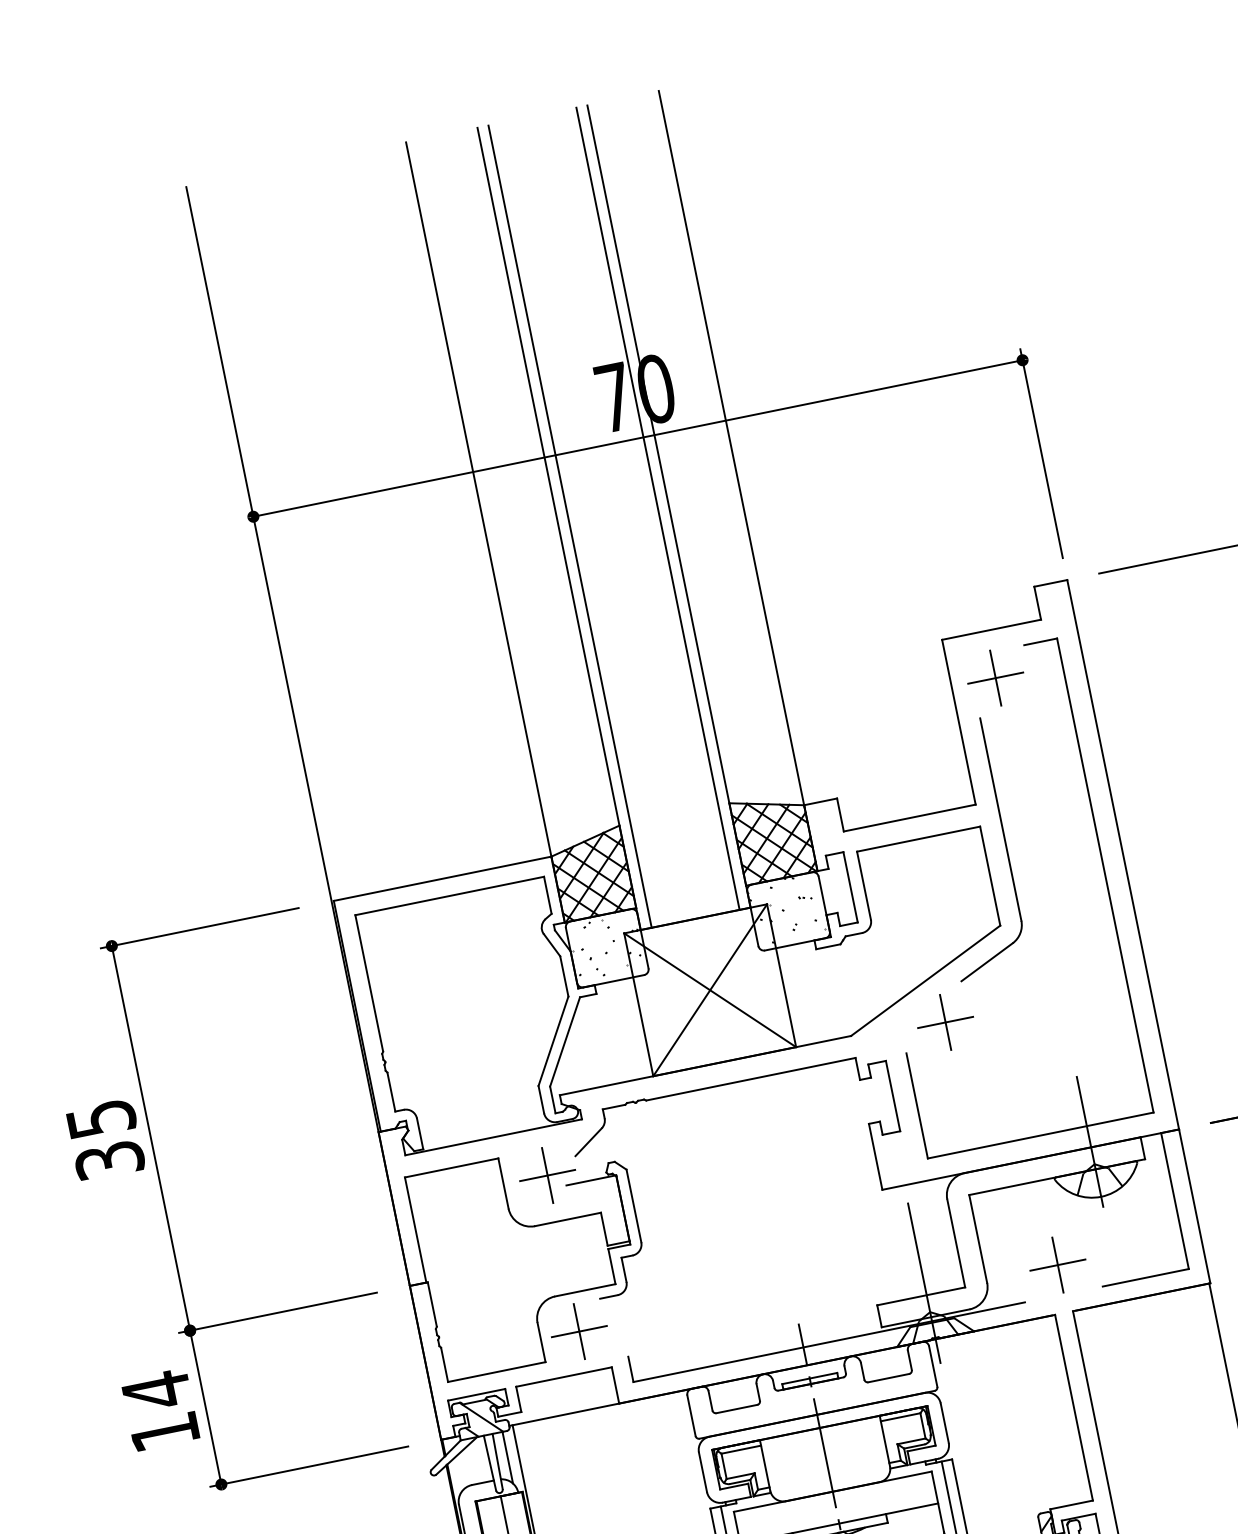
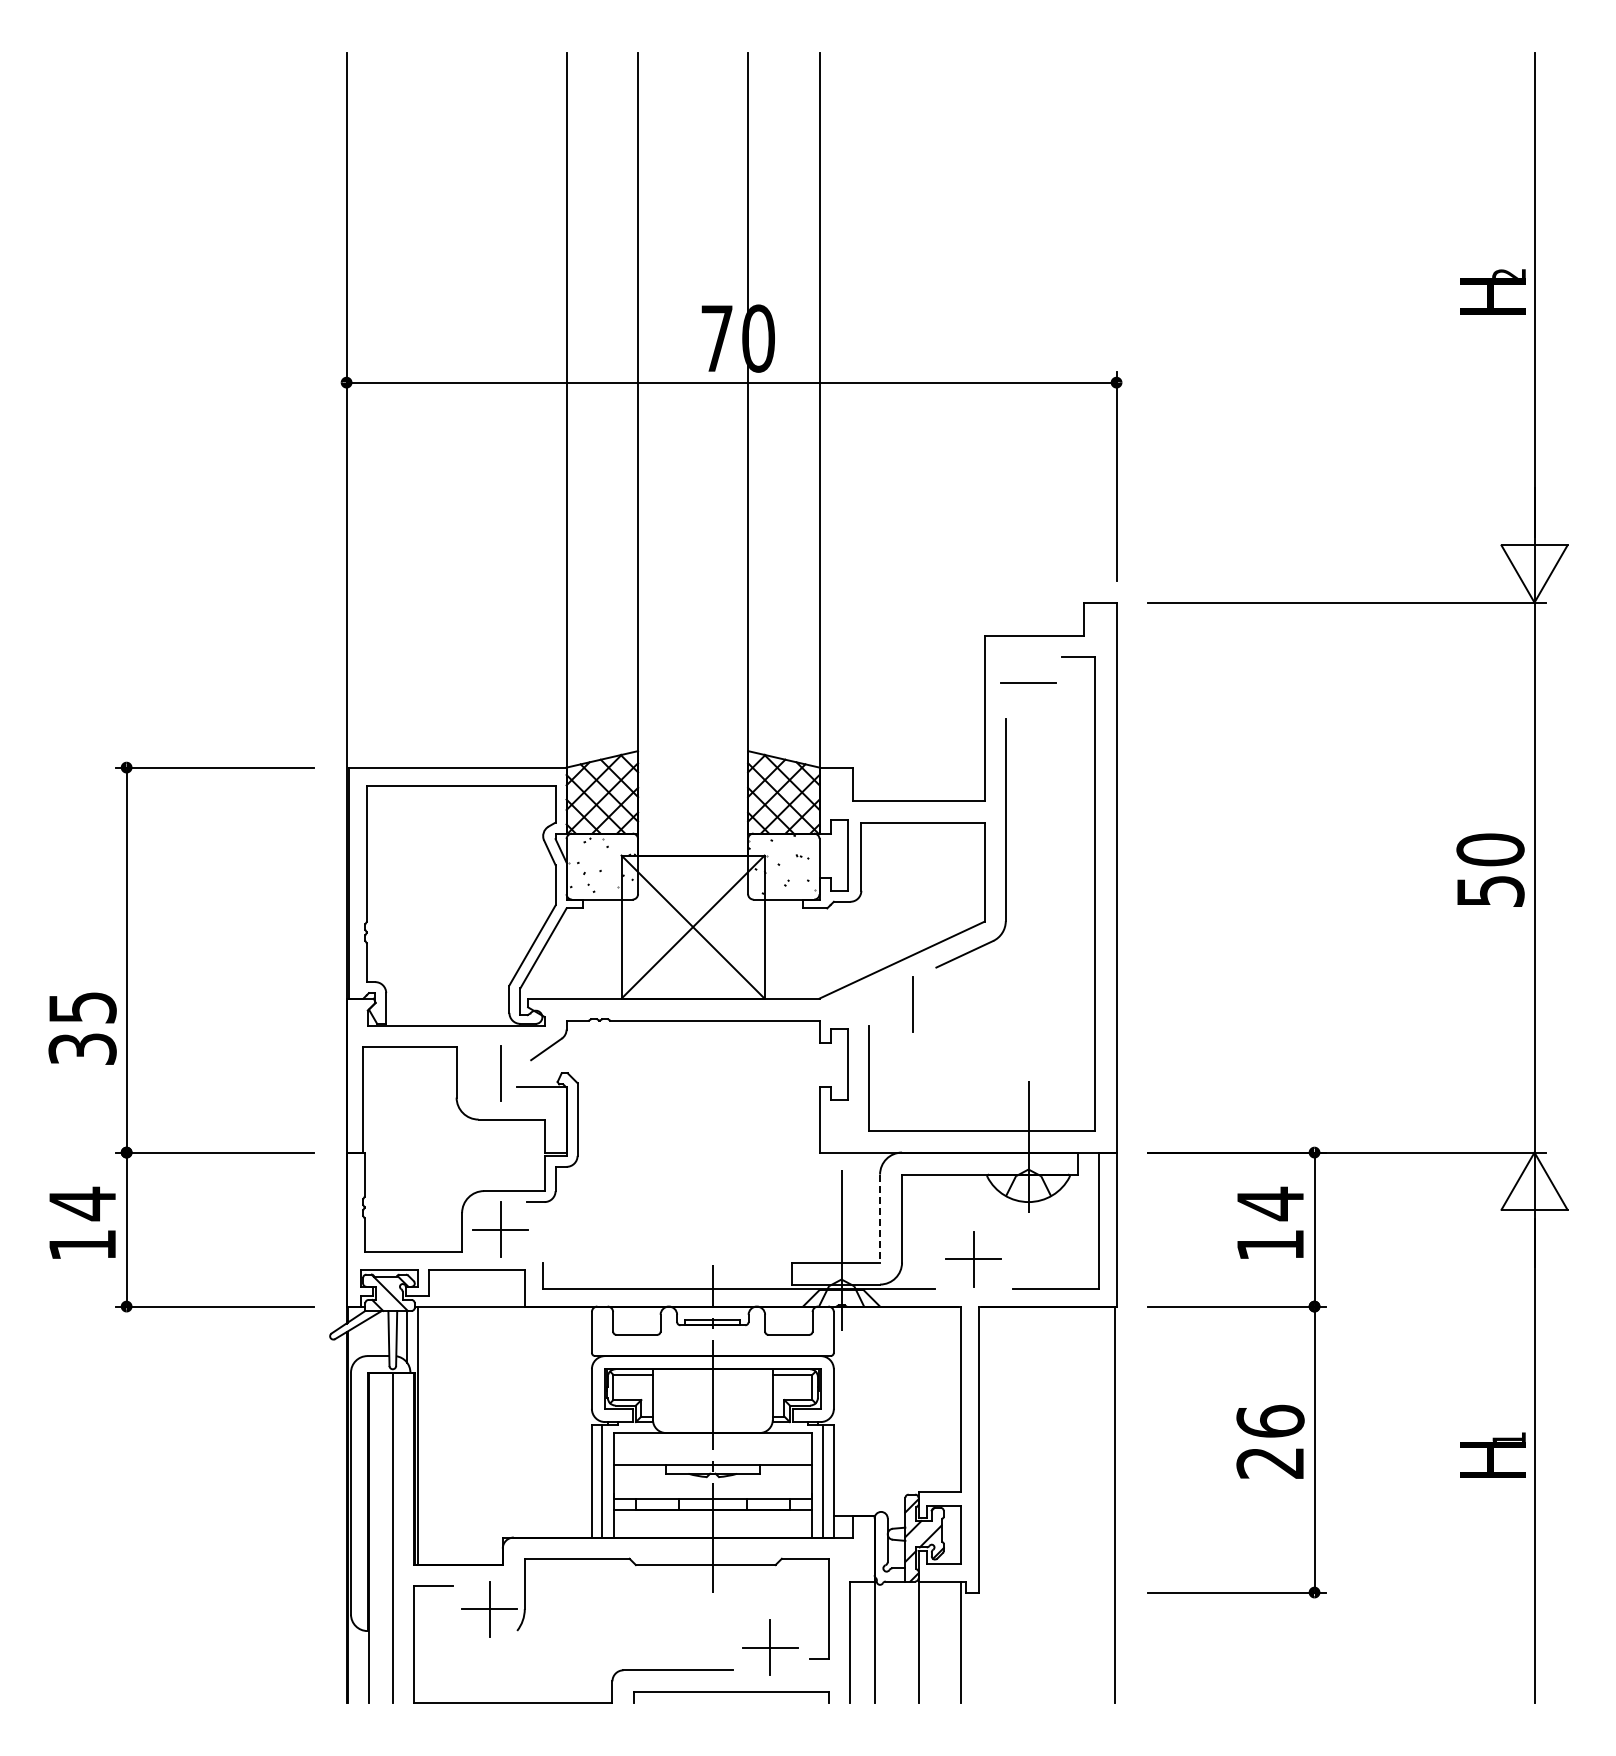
line: (658, 508) -> (737, 453), removed
line: (570, 525) -> (649, 453), removed
line: (995, 677) -> (1028, 682), removed
line: (945, 1022) -> (912, 1004), removed
text: (105, 1139) -> (82, 1028), moved
line: (547, 1175) -> (500, 1073), removed
line: (956, 1243) -> (880, 1218), solid -> dashed

